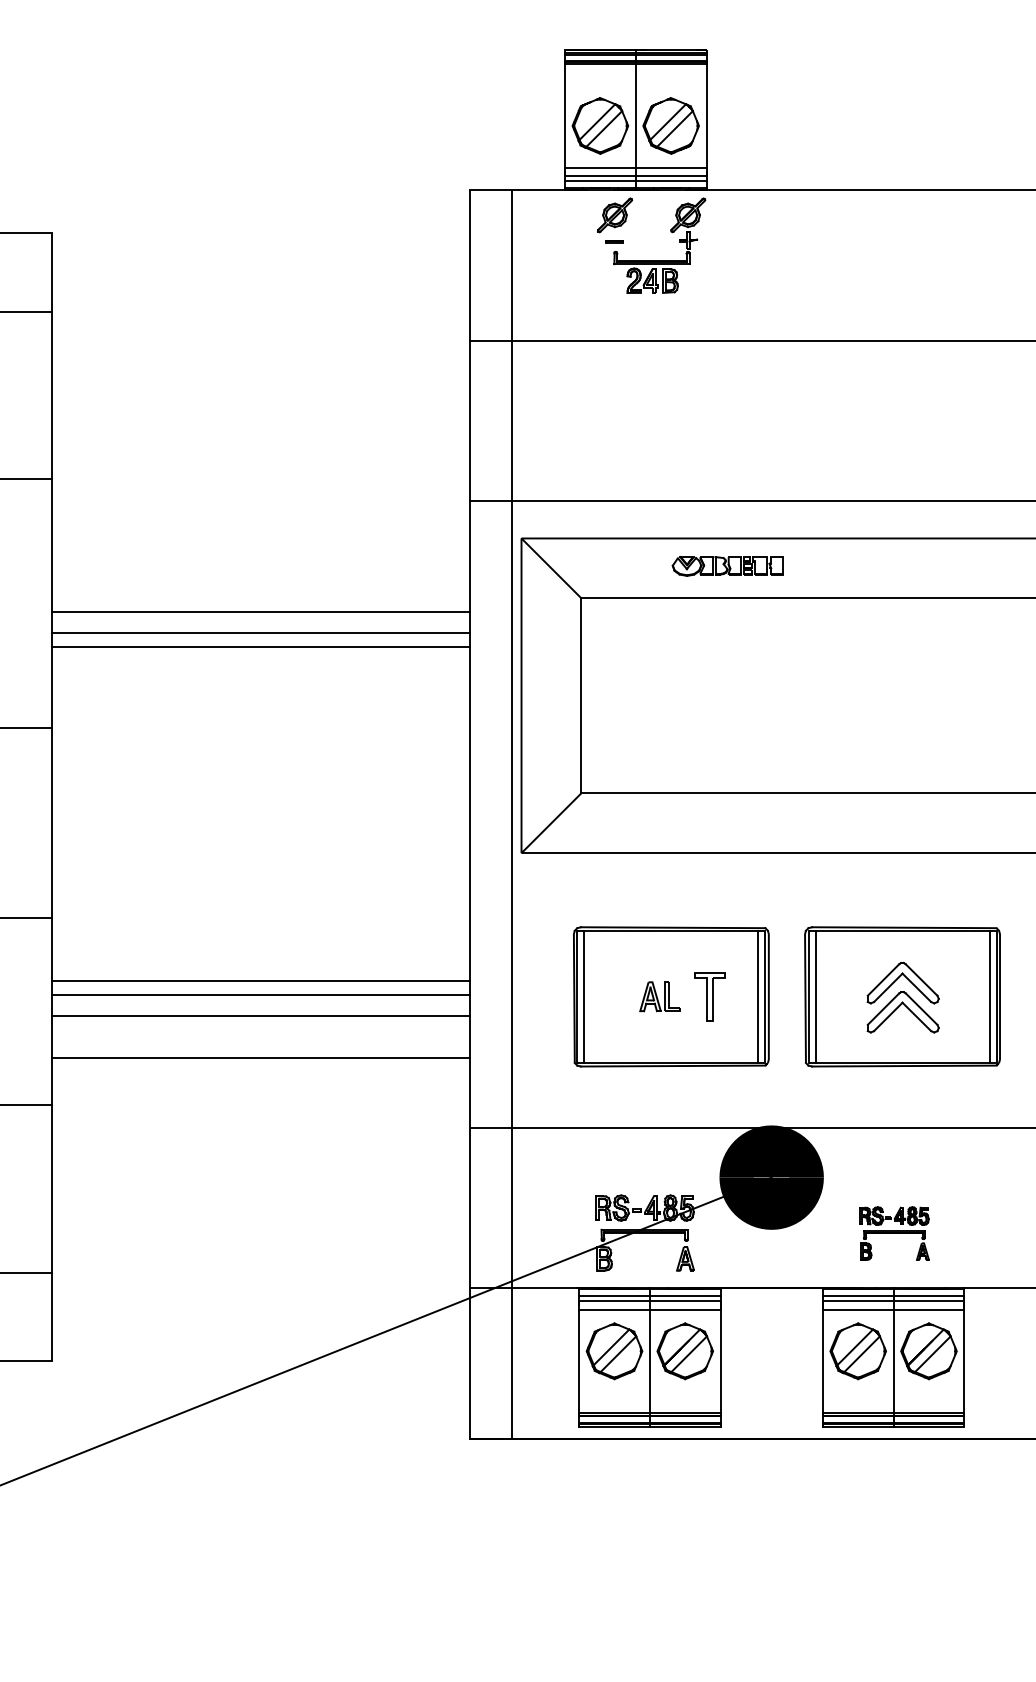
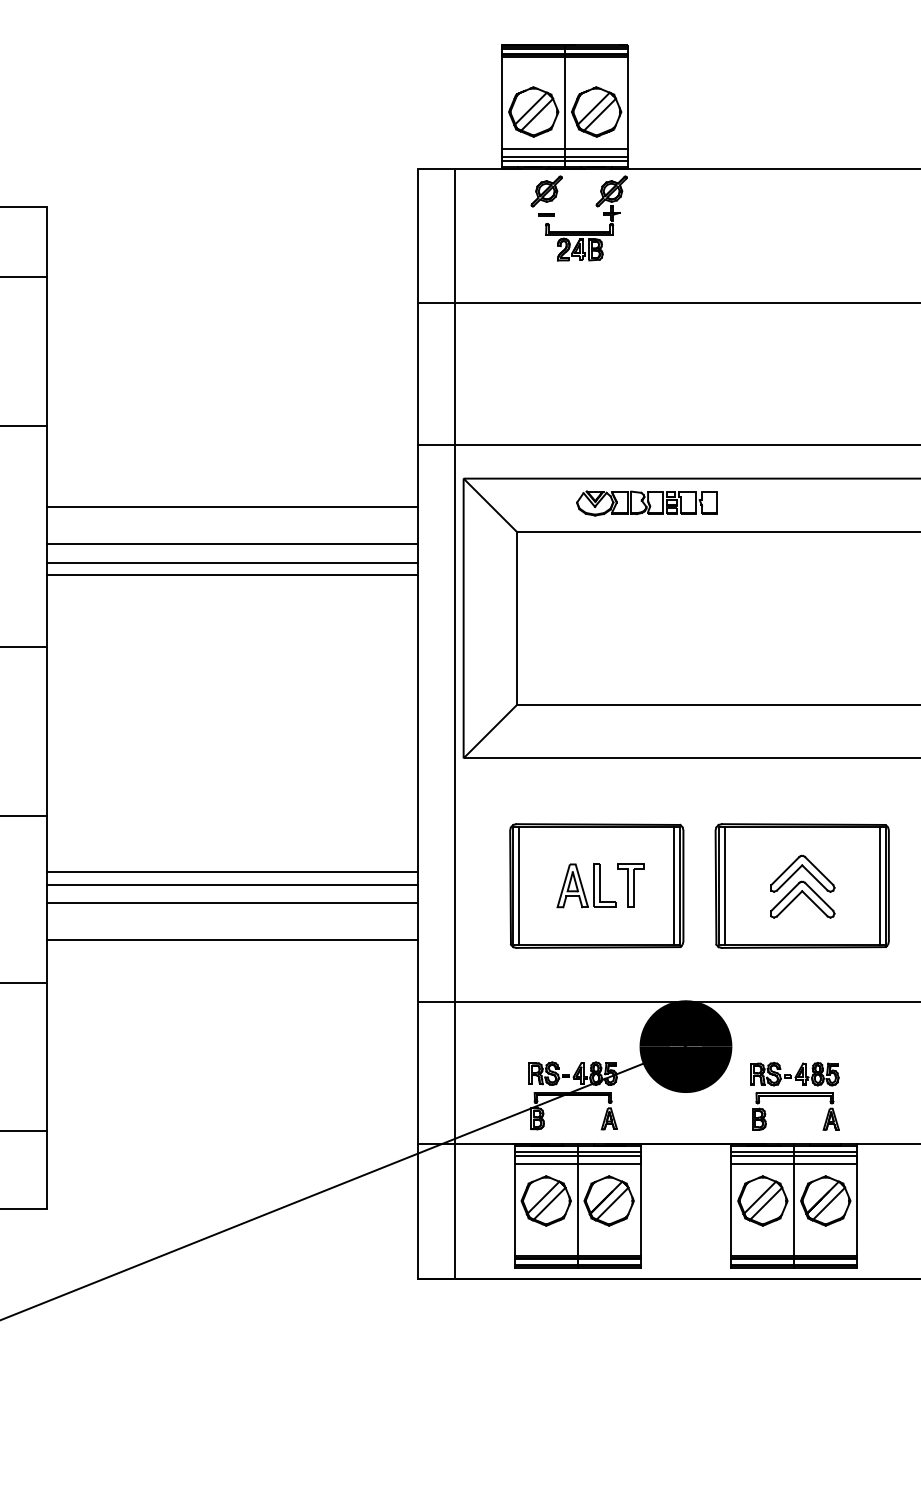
part: (727, 566) -> (646, 503), size x1.43
line: (260, 570) -> (231, 507), added
part: (659, 996) -> (586, 885), size x1.67
part: (893, 1233) -> (794, 1096), size x1.43

